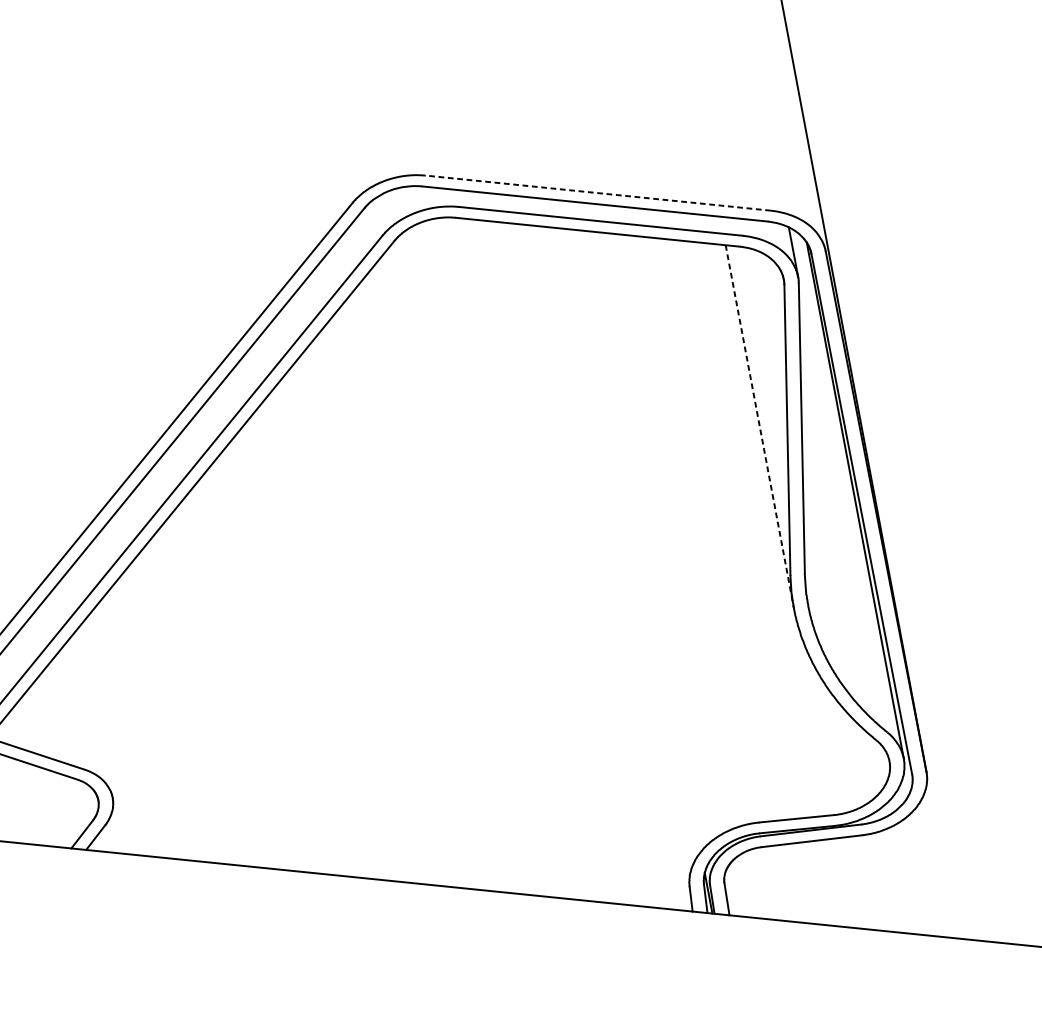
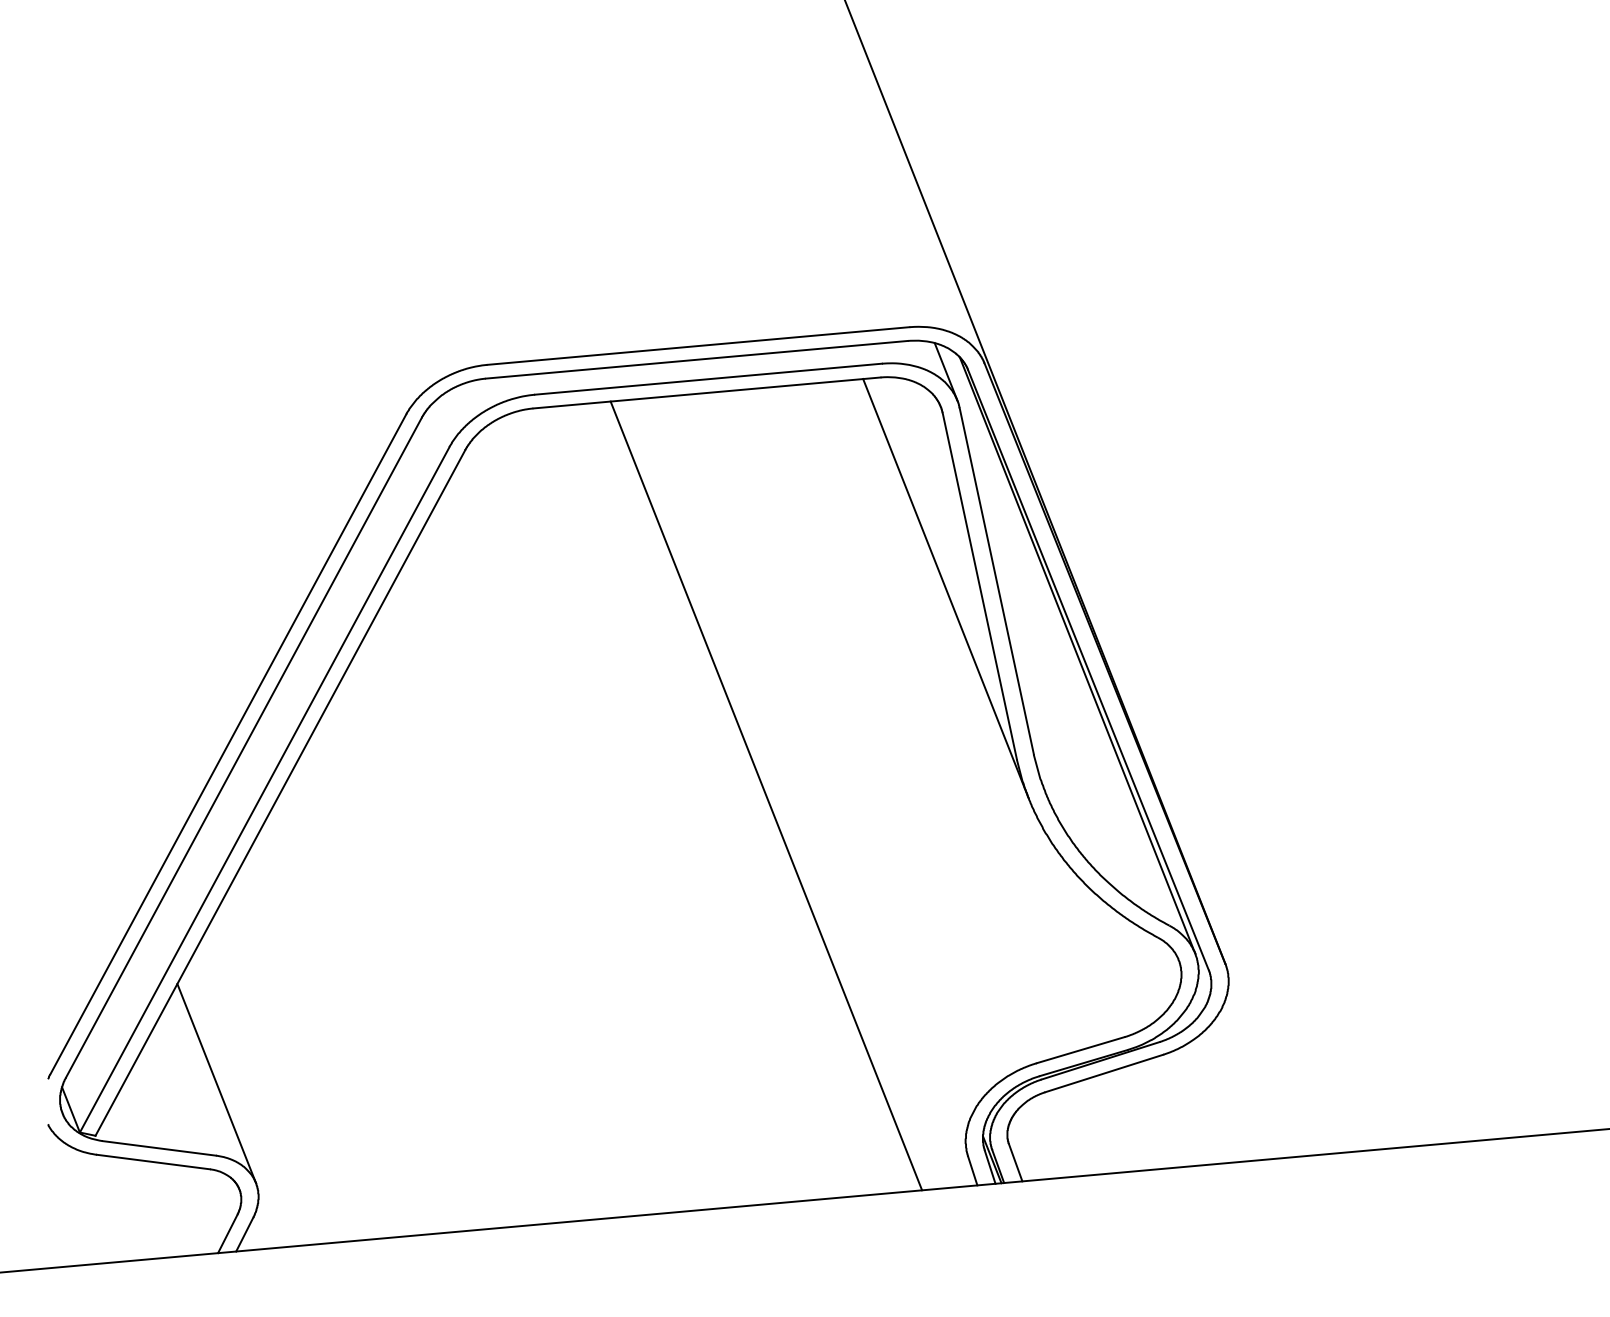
line: (598, 193) -> (698, 346), dashed -> solid
line: (760, 427) -> (946, 589), dashed -> solid
line: (583, 565) -> (766, 795), added
line: (96, 711) -> (216, 1083), added

